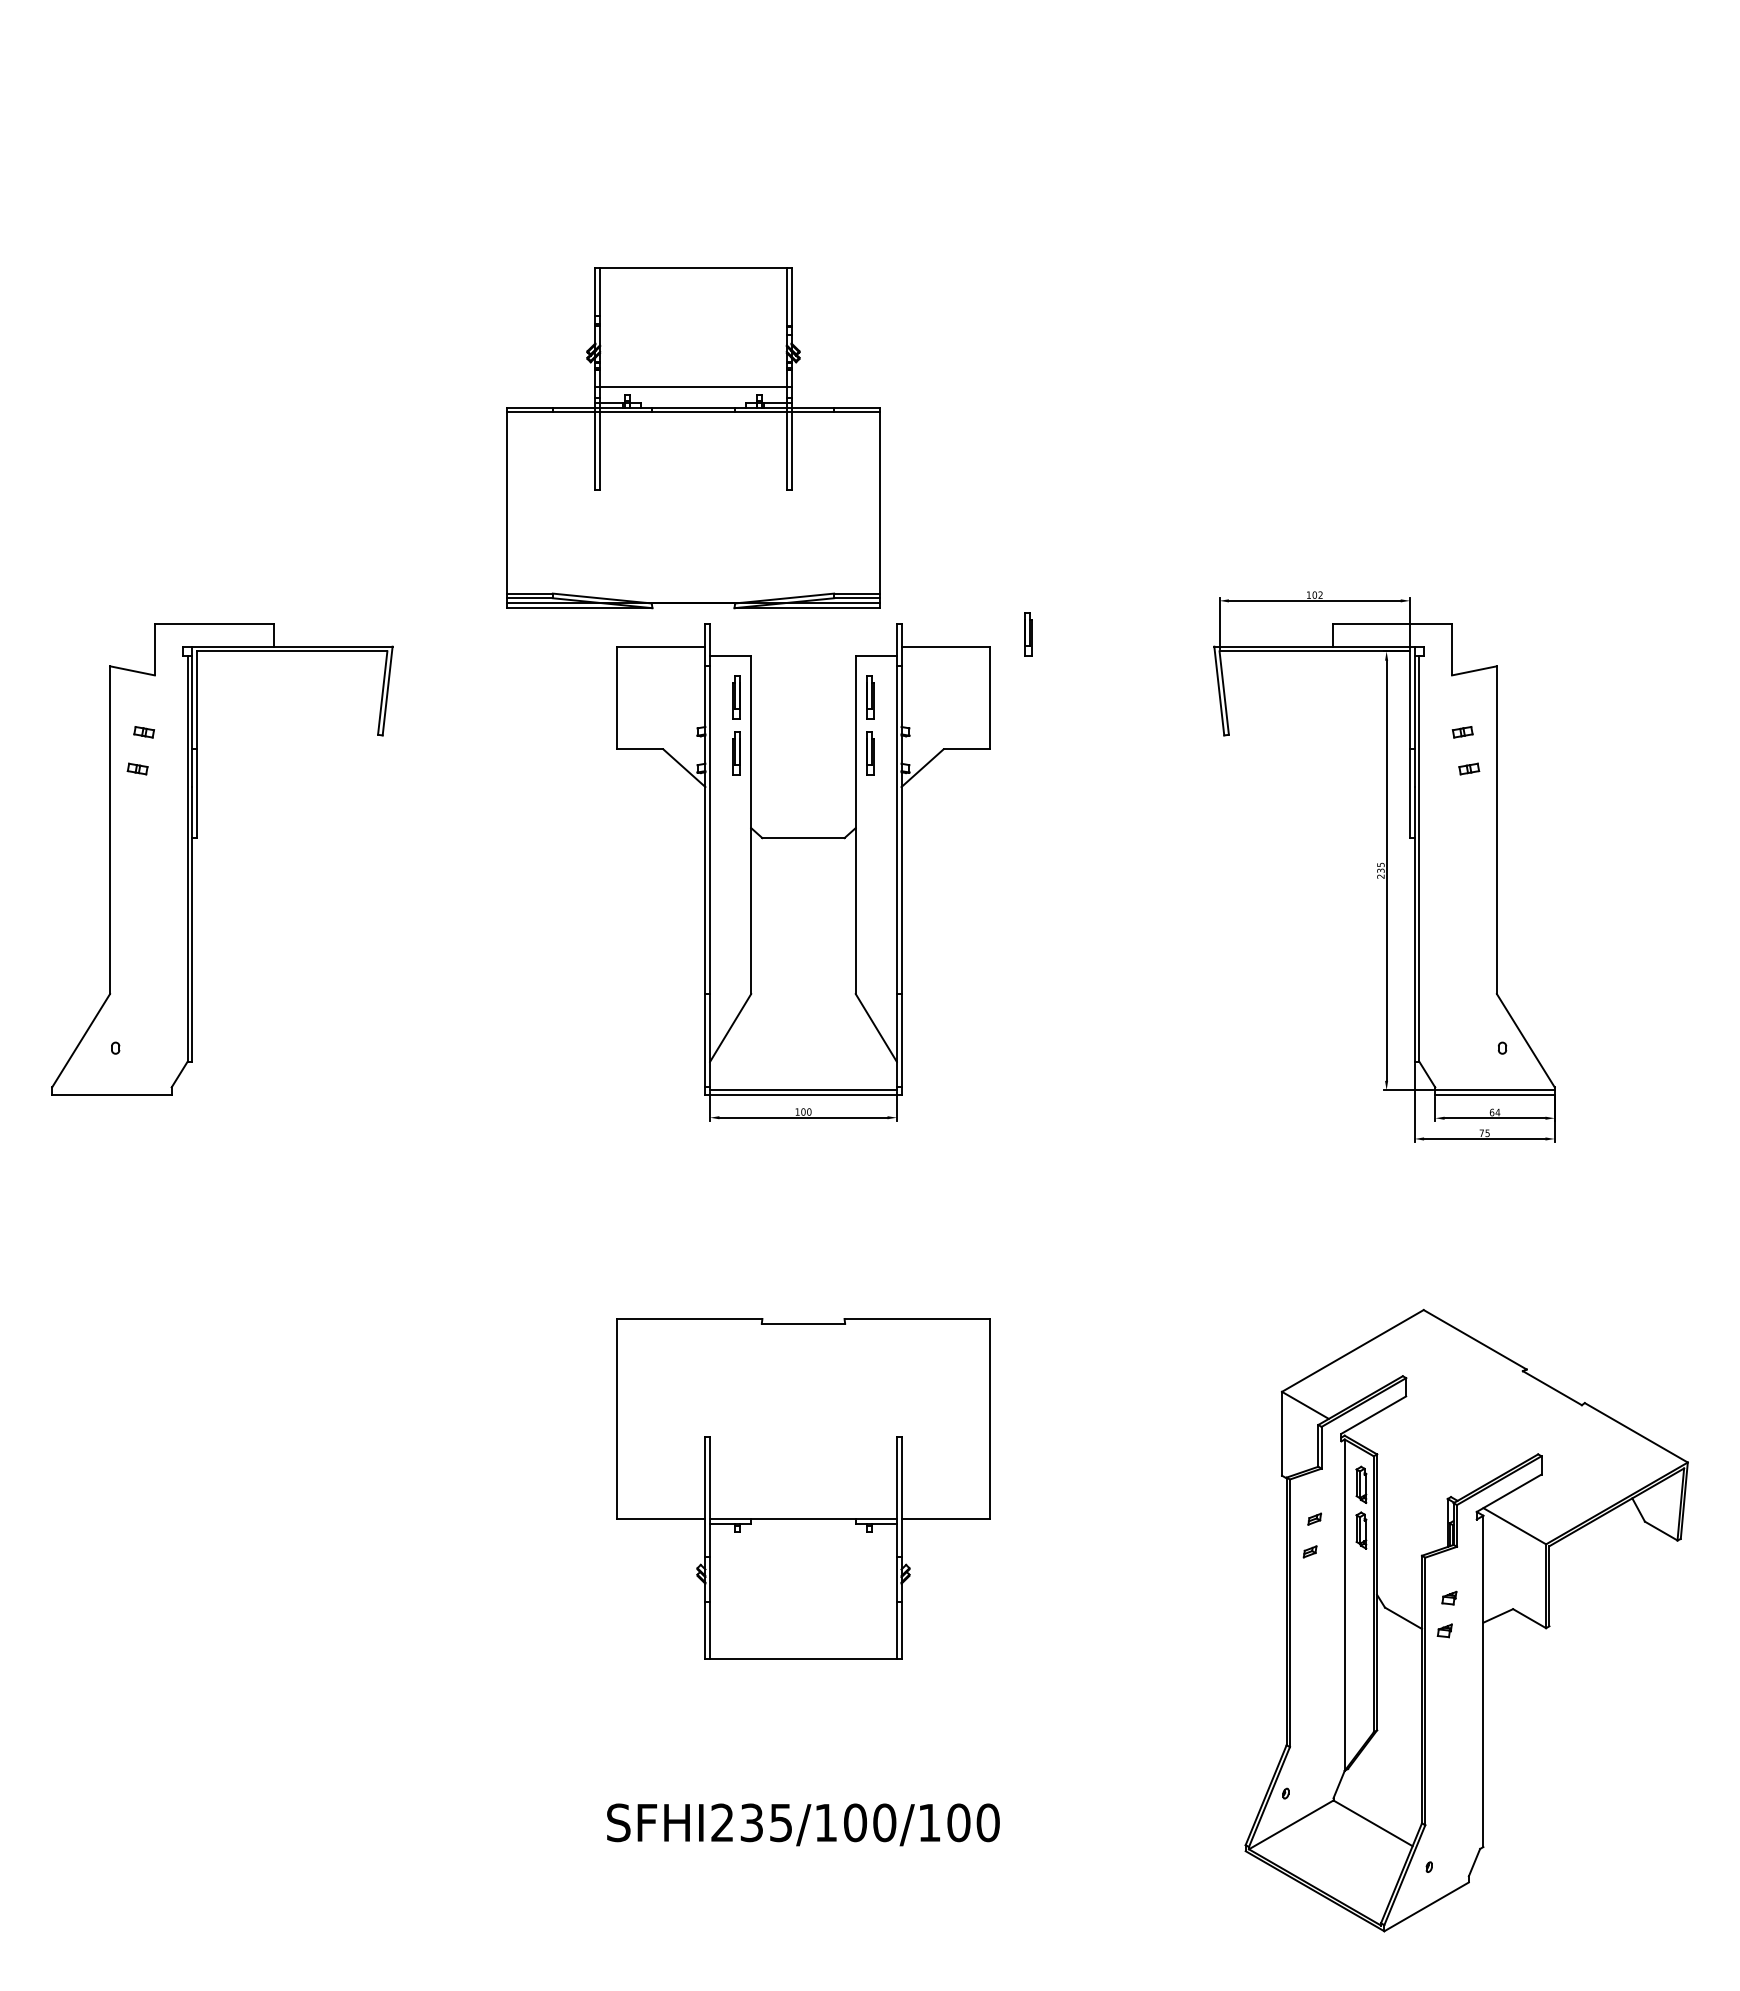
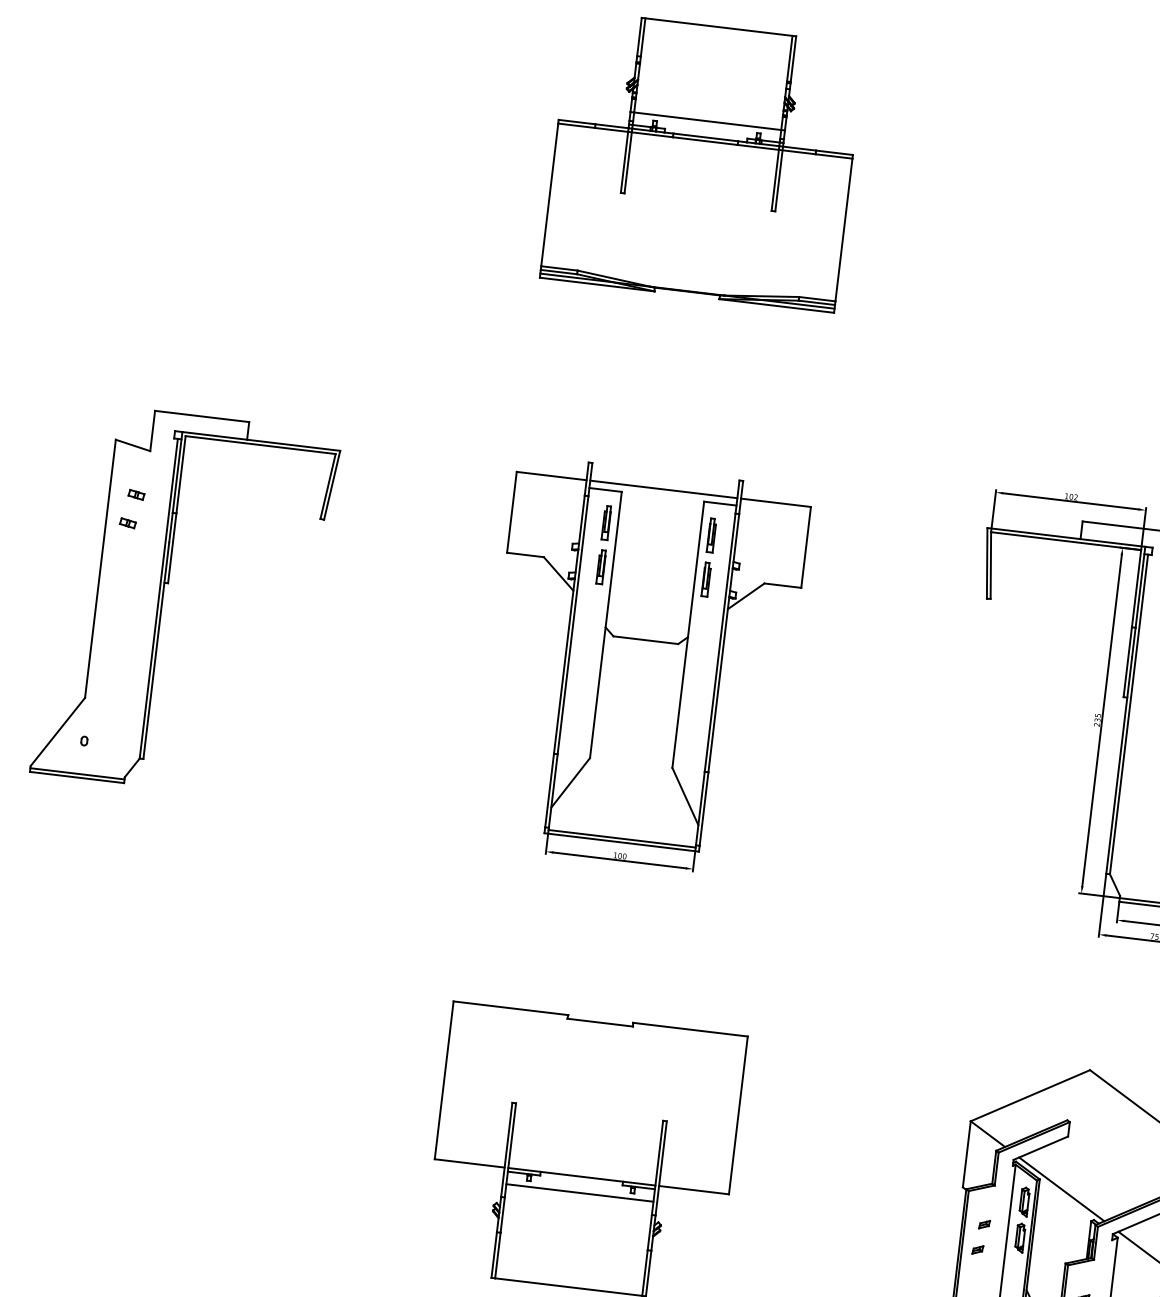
part: (693, 438) -> (702, 161), moved
part: (1028, 634) -> (842, 500), removed
line: (803, 646) -> (663, 489), added
line: (111, 1090) -> (77, 773), added
line: (1406, 1463) -> (1062, 1189), added
line: (803, 1539) -> (580, 1192), added

